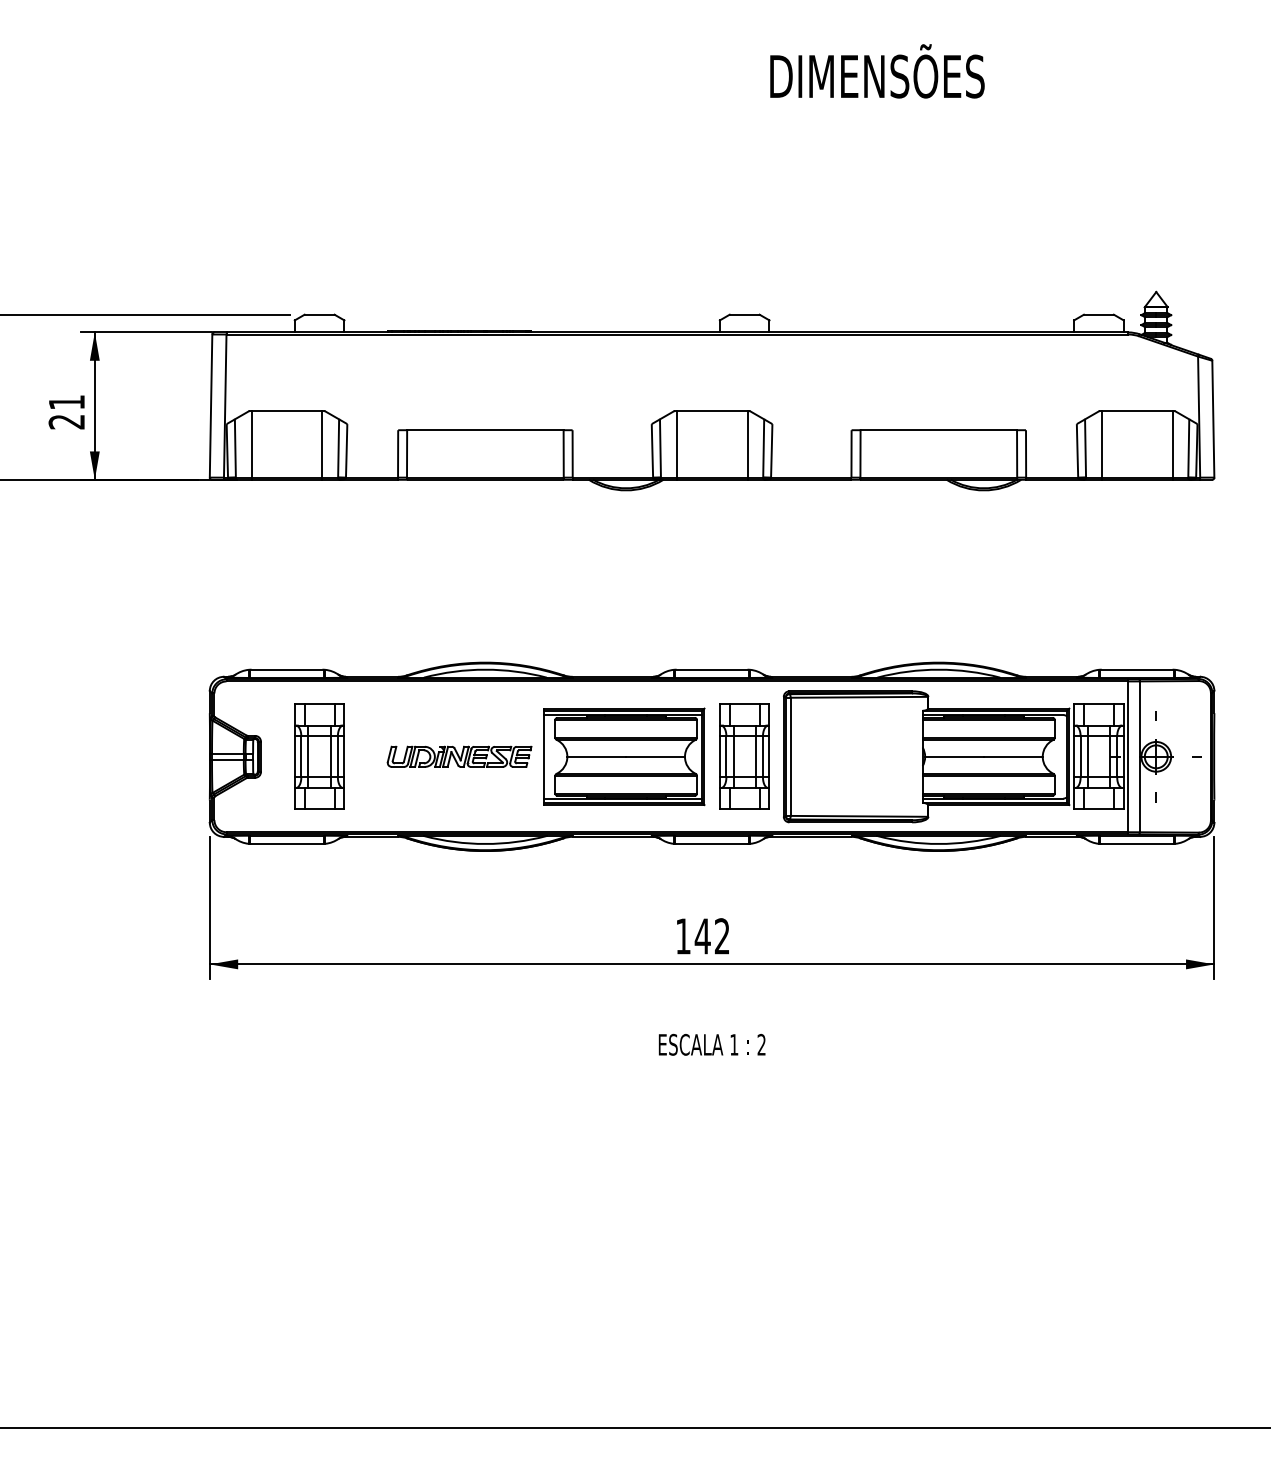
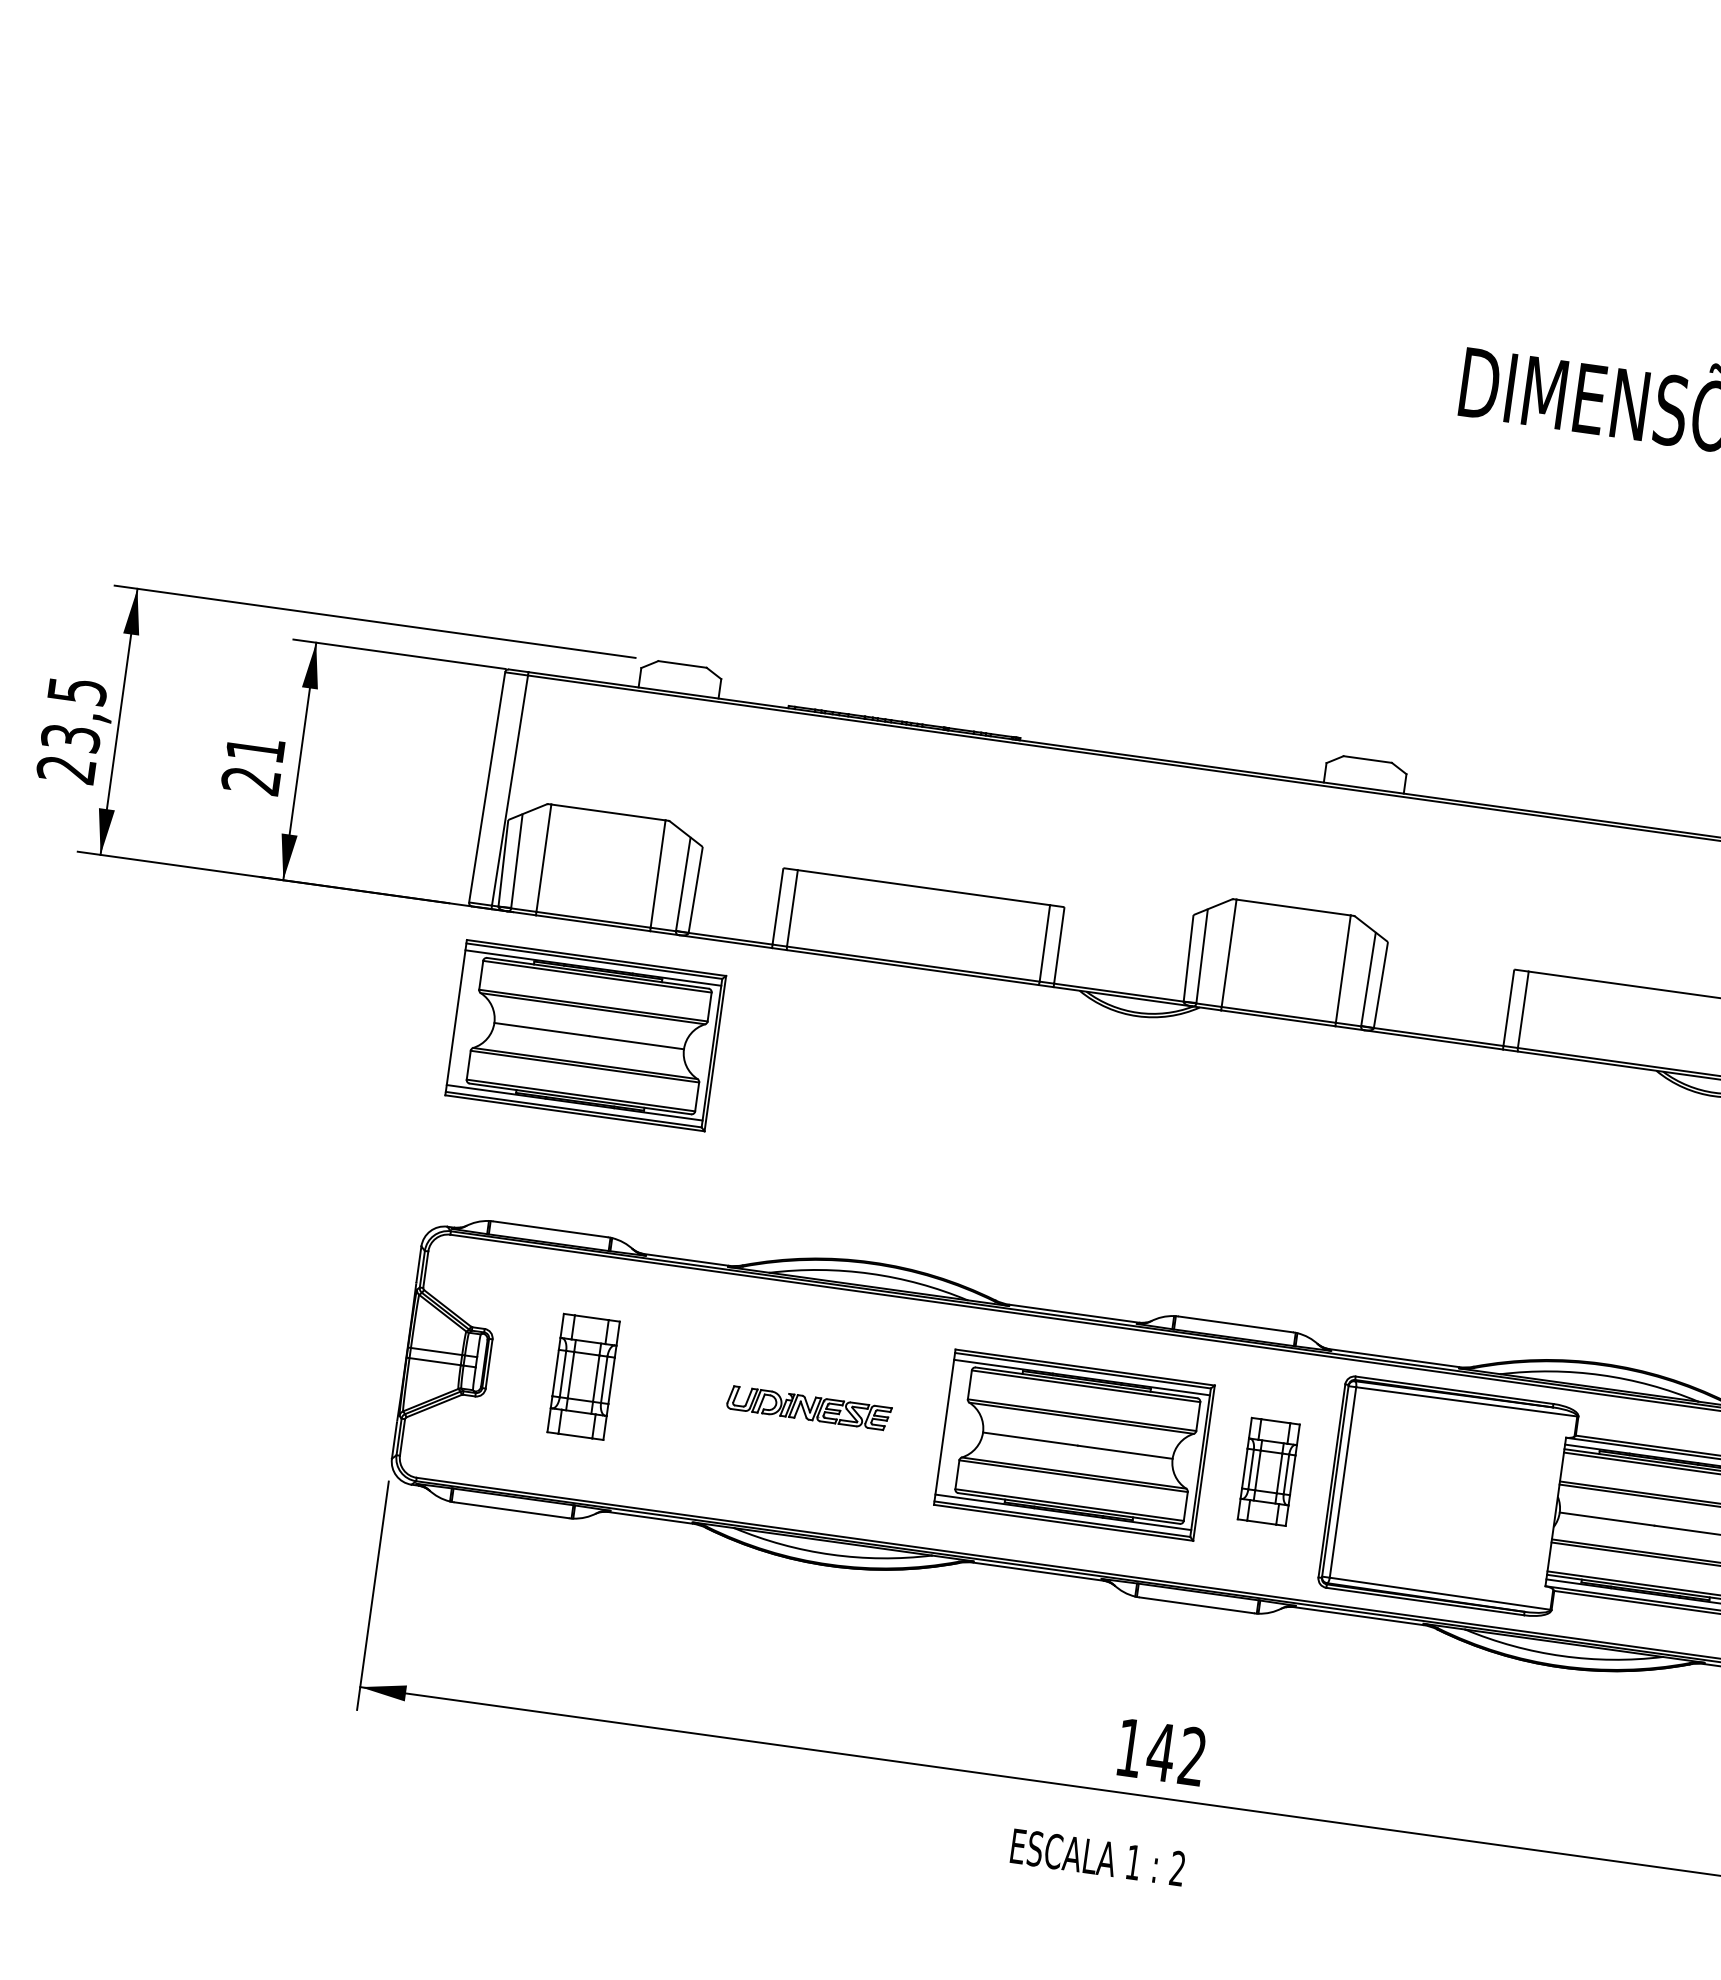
part: (292, 548) -> (586, 1035), added
part: (319, 756) -> (583, 1376), size x0.7
part: (459, 756) -> (809, 1407), size x0.7
part: (744, 756) -> (1268, 1471), size x0.6
text: (711, 1044) -> (1096, 1856), moved

